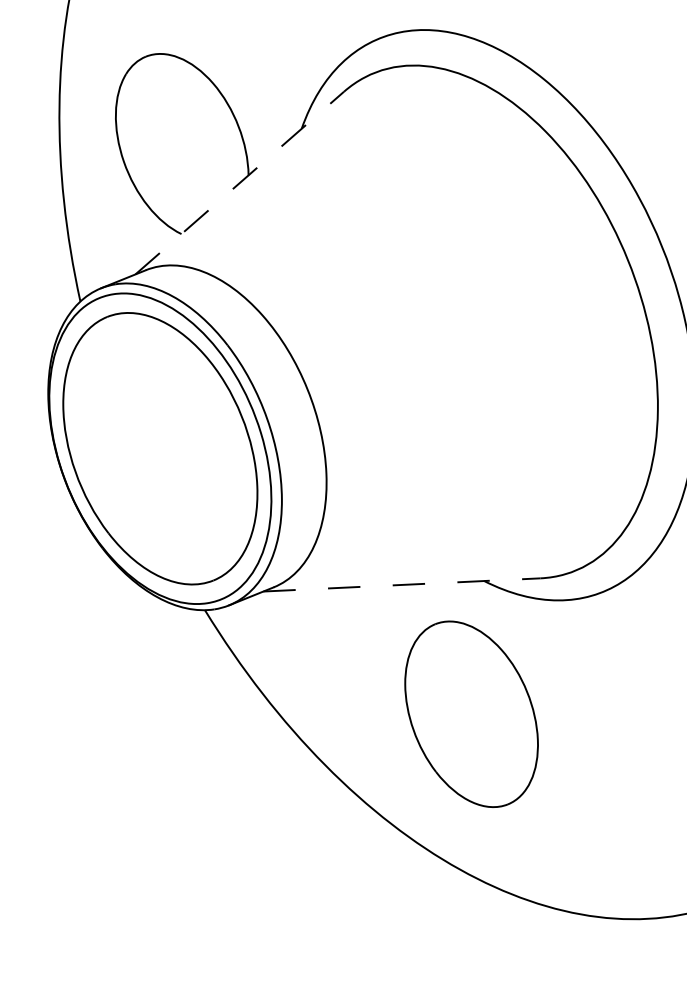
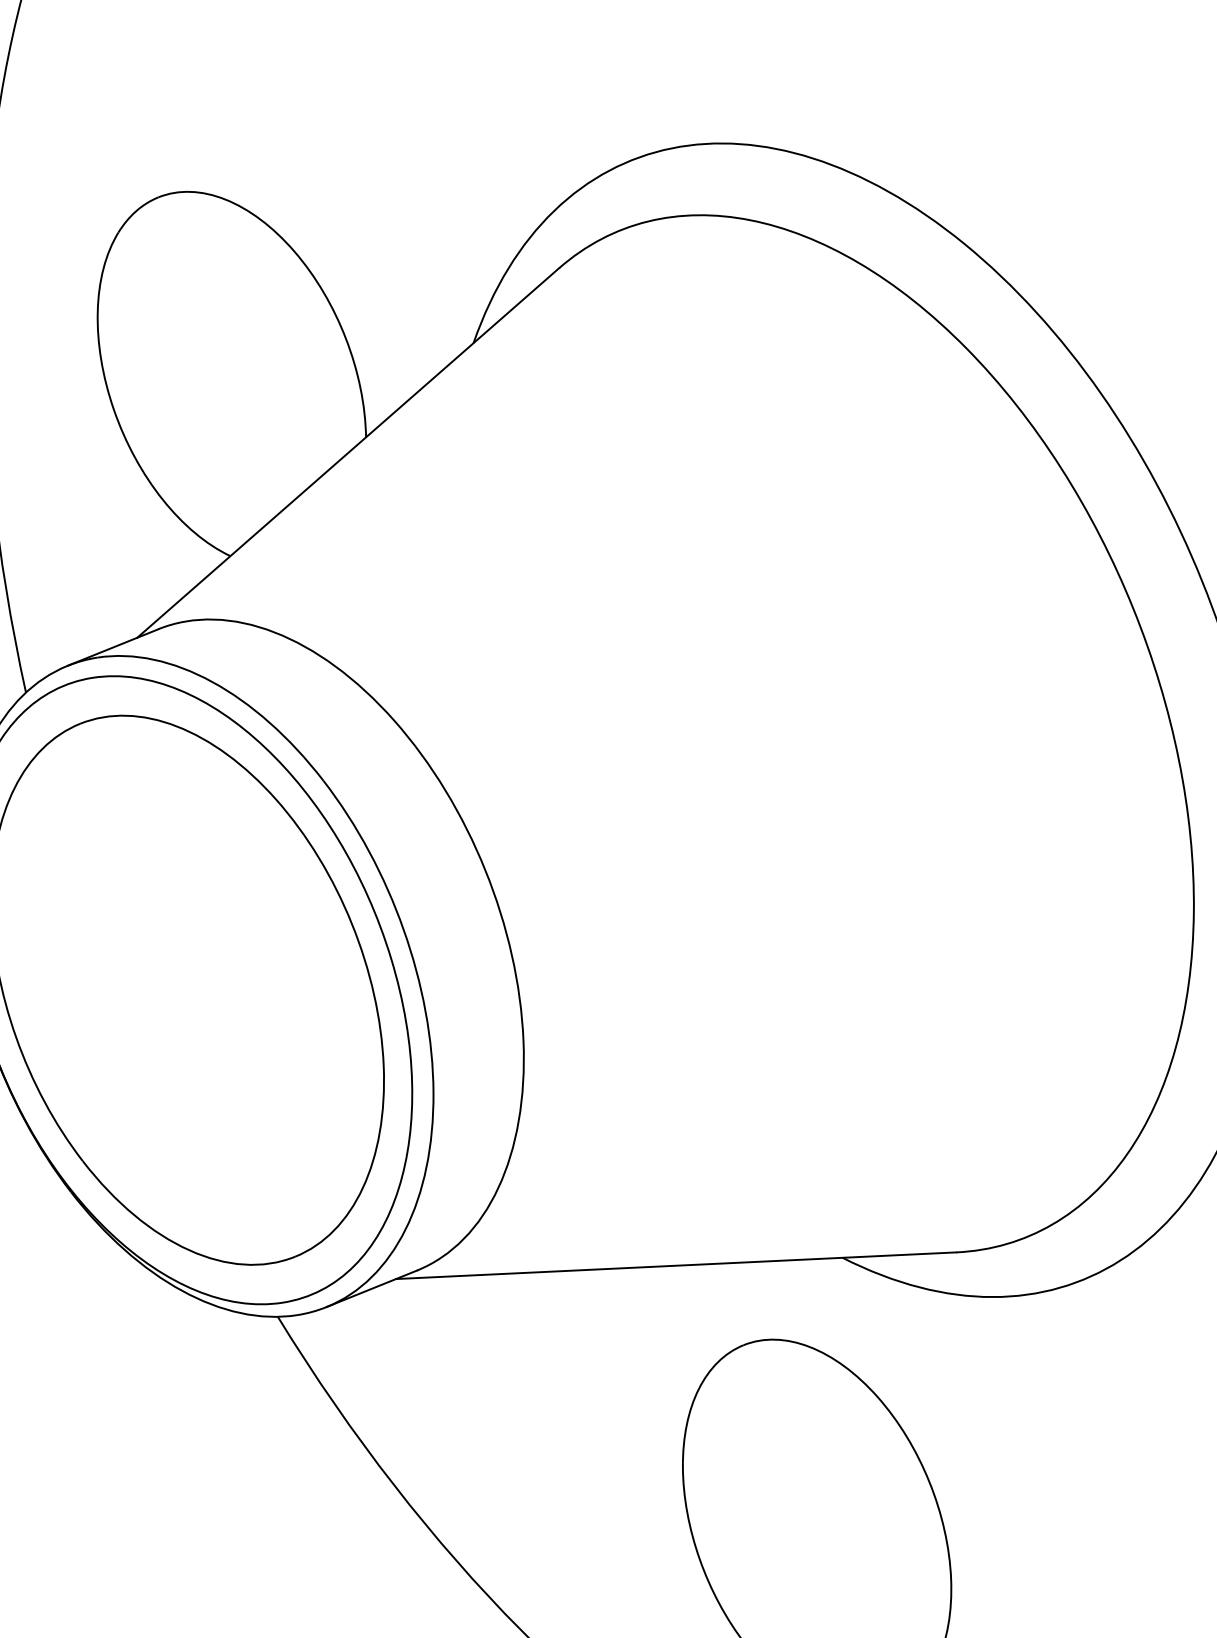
line: (239, 183) -> (347, 453), dashed -> solid
line: (401, 584) -> (675, 1264), dashed -> solid

